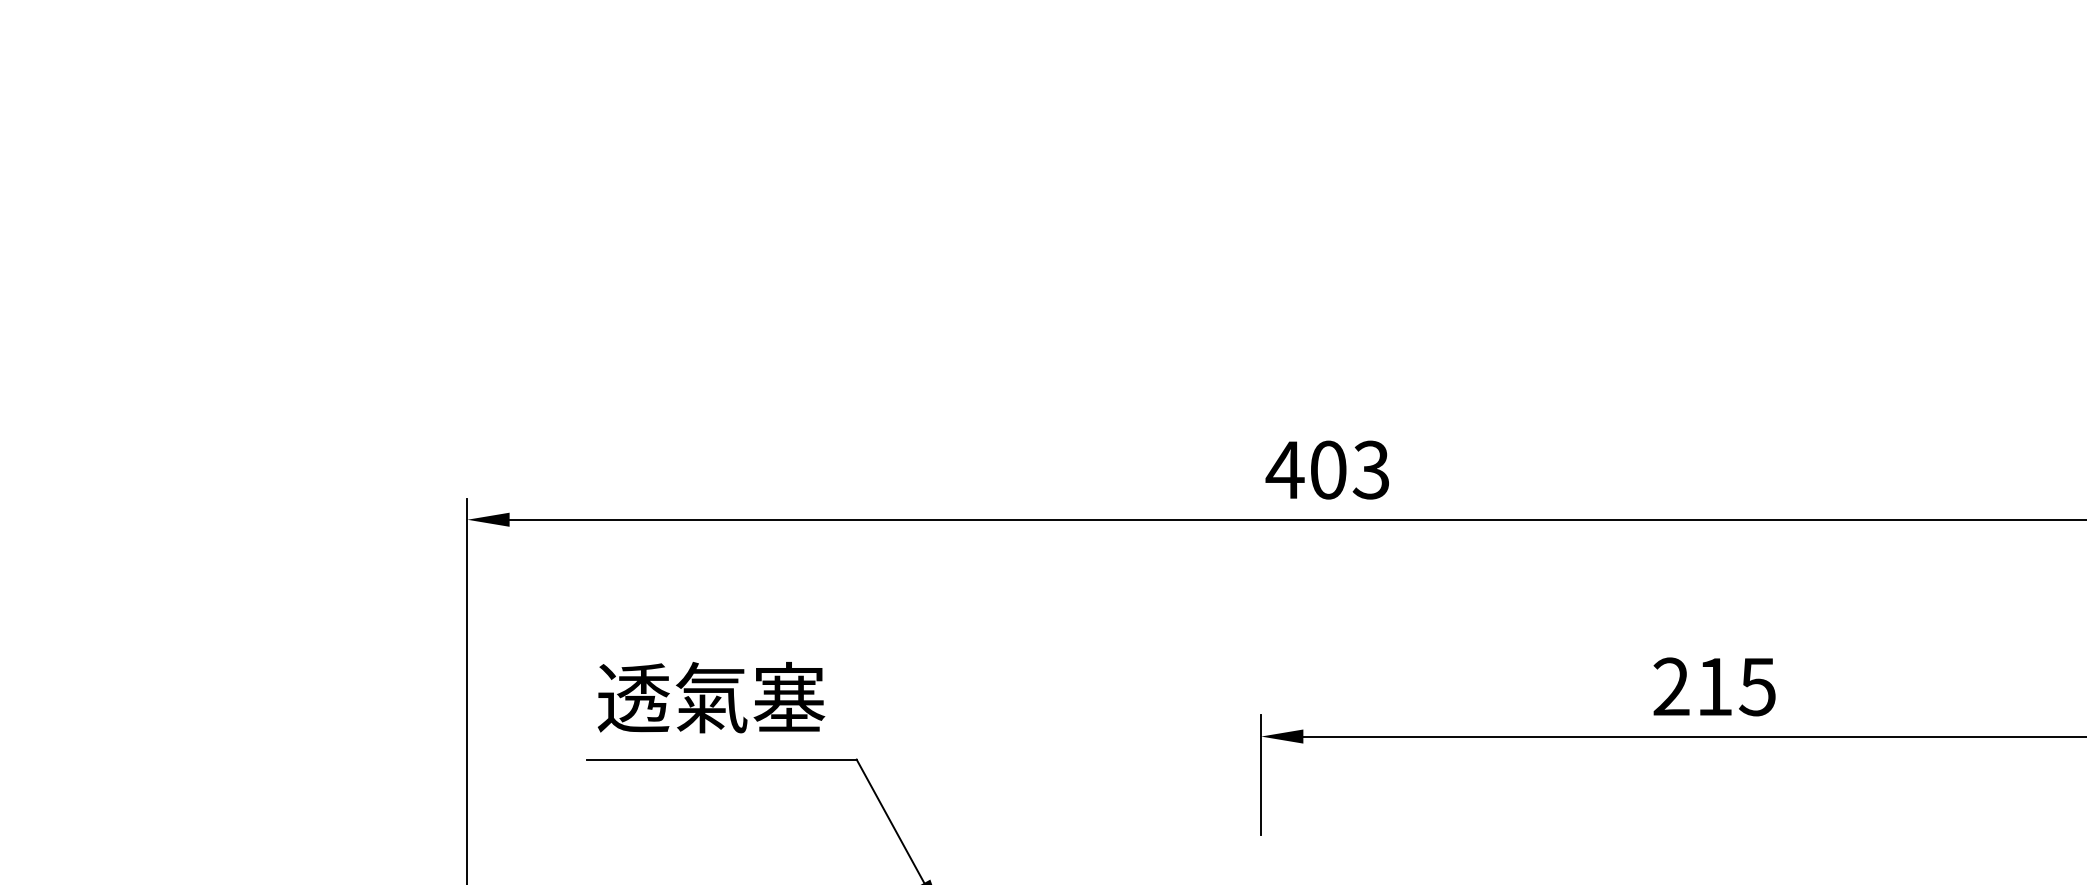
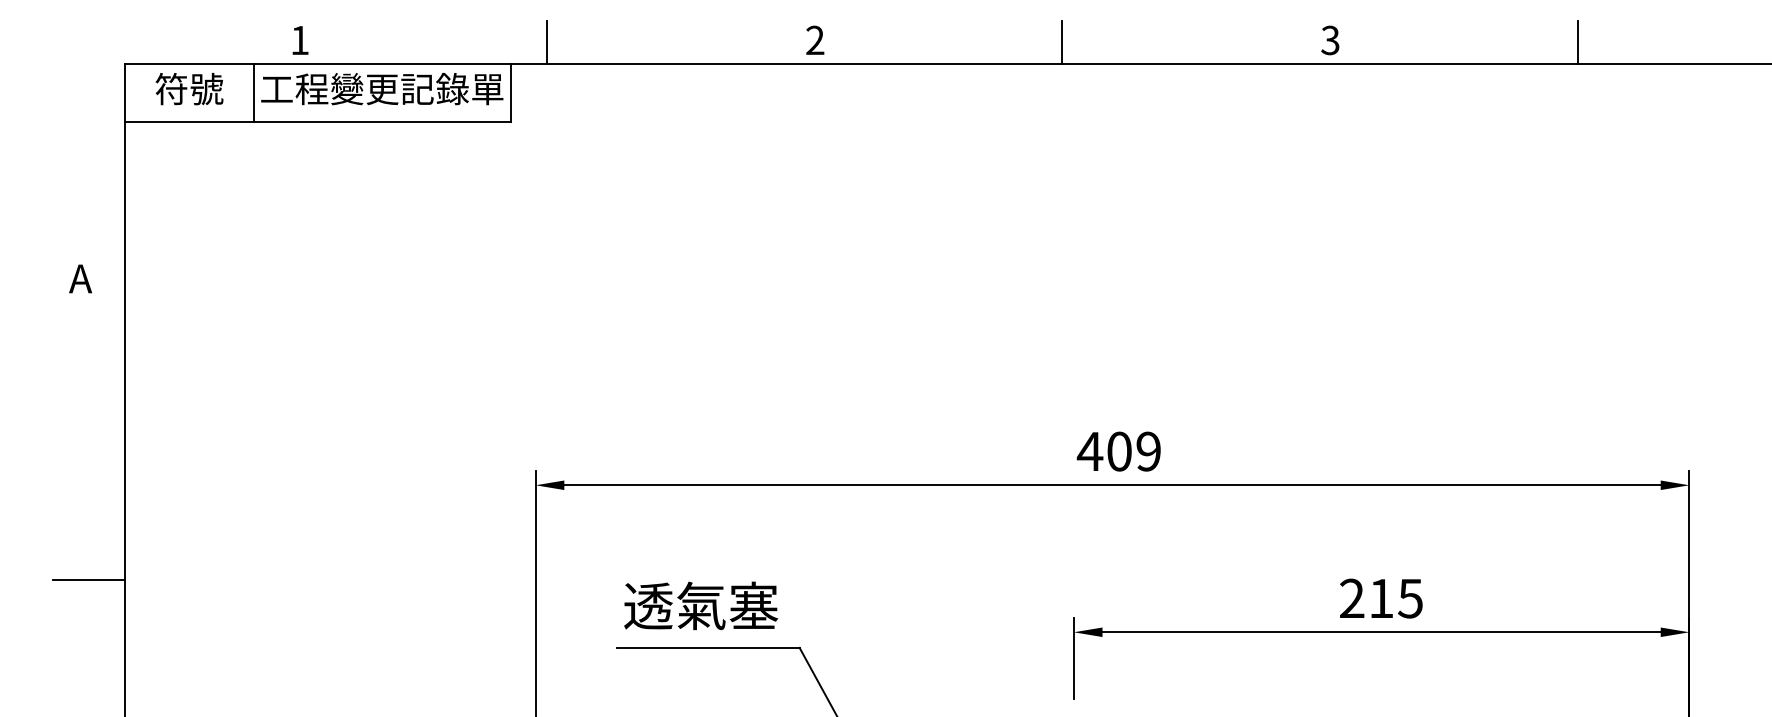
text: (1371, 469) -> (1148, 451), 403 -> 409

